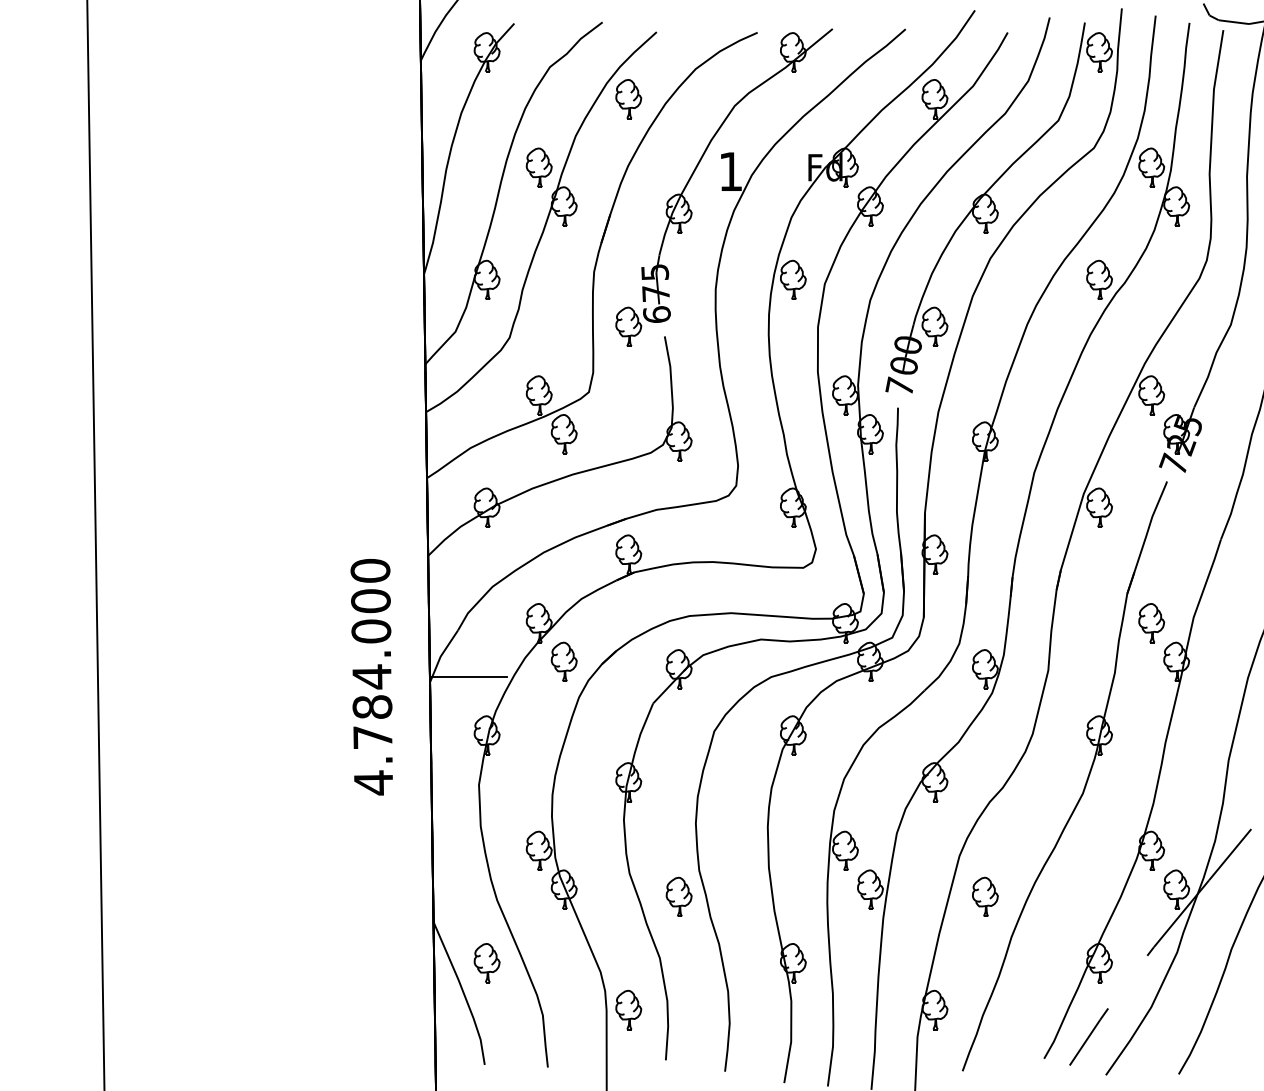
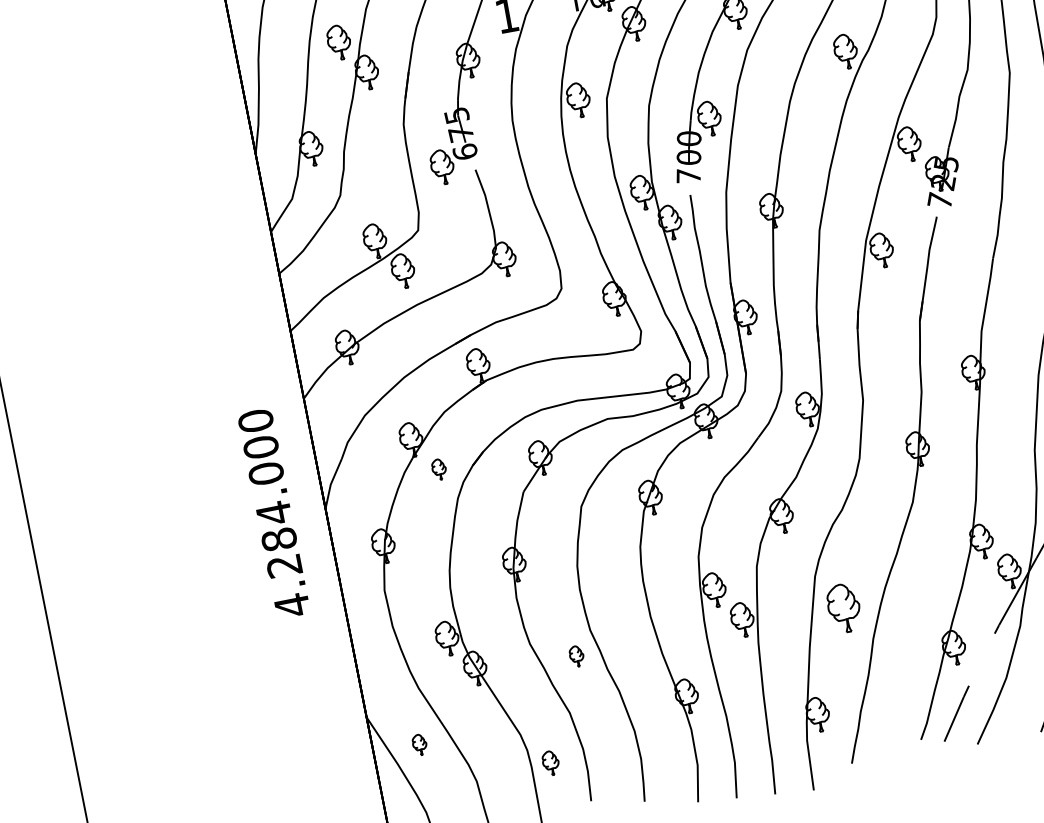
part: (1151, 623) -> (945, 343), removed
part: (563, 661) -> (438, 469), size x0.6
line: (468, 676) -> (358, 497), removed
text: (372, 737) -> (284, 566), 4.784.000 -> 4.284.000
part: (678, 896) -> (576, 656), size x0.6
part: (985, 896) -> (844, 607), size x1.4
part: (486, 963) -> (419, 745), size x0.6
part: (628, 1009) -> (550, 762), size x0.7

